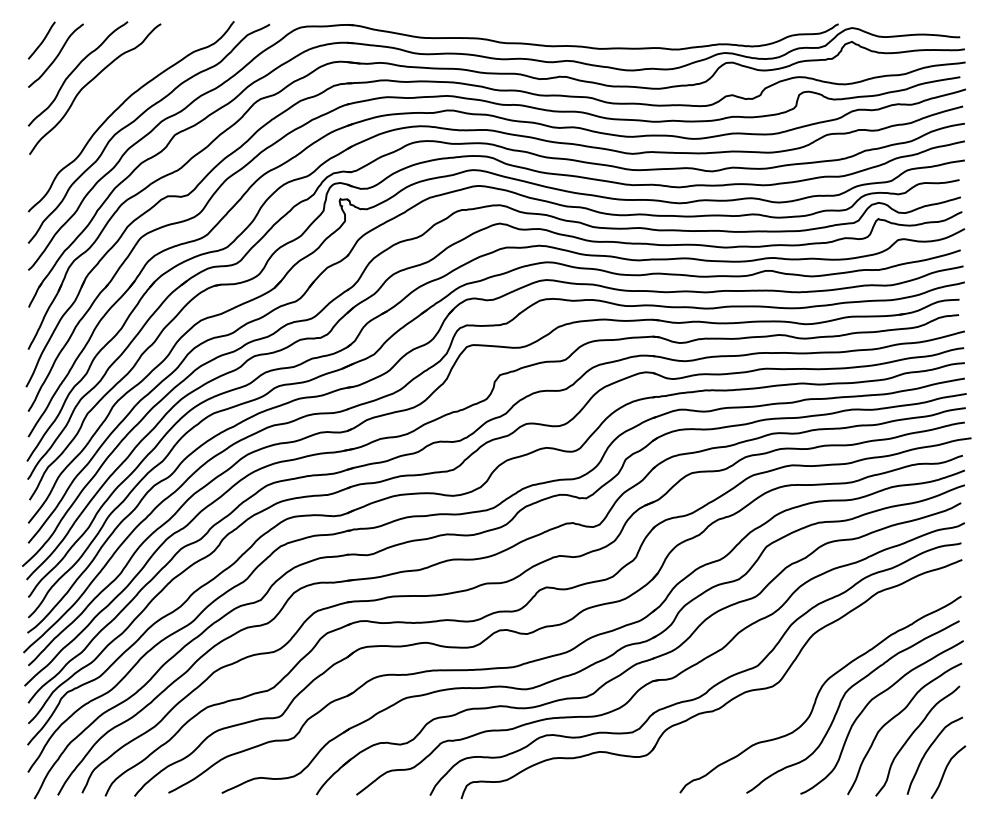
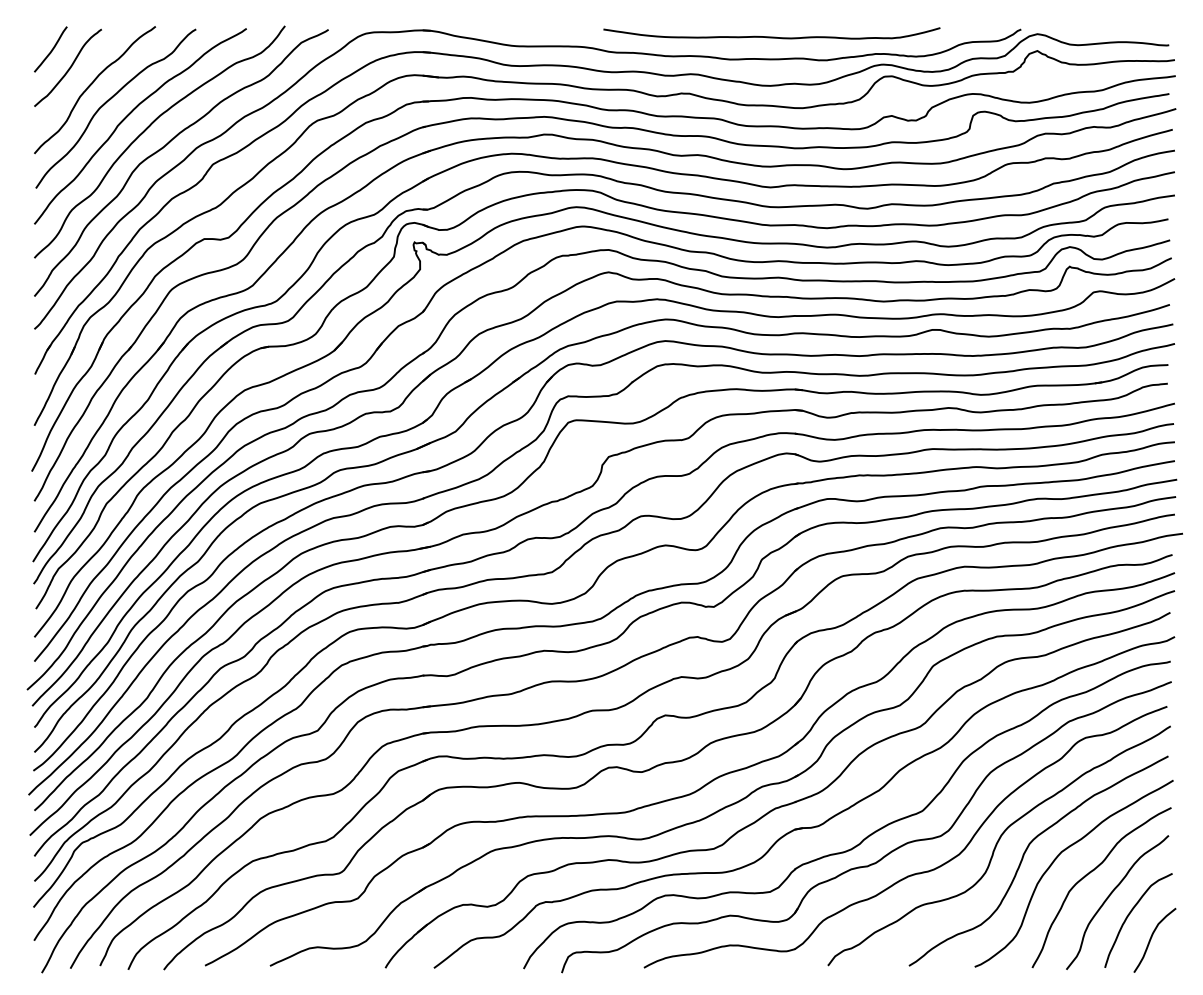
curve: (633, 29) -> (771, 35), added
curve: (106, 94) -> (129, 115), added
part: (751, 716) -> (915, 872), added

